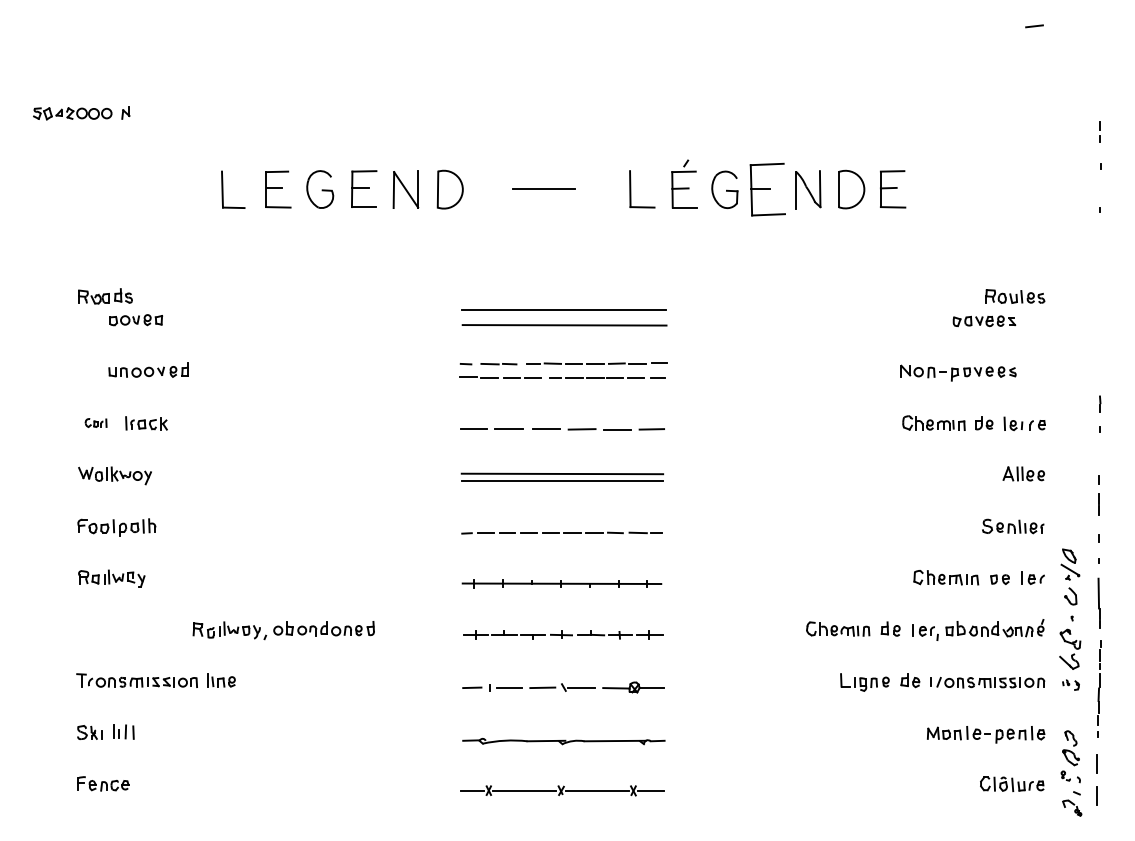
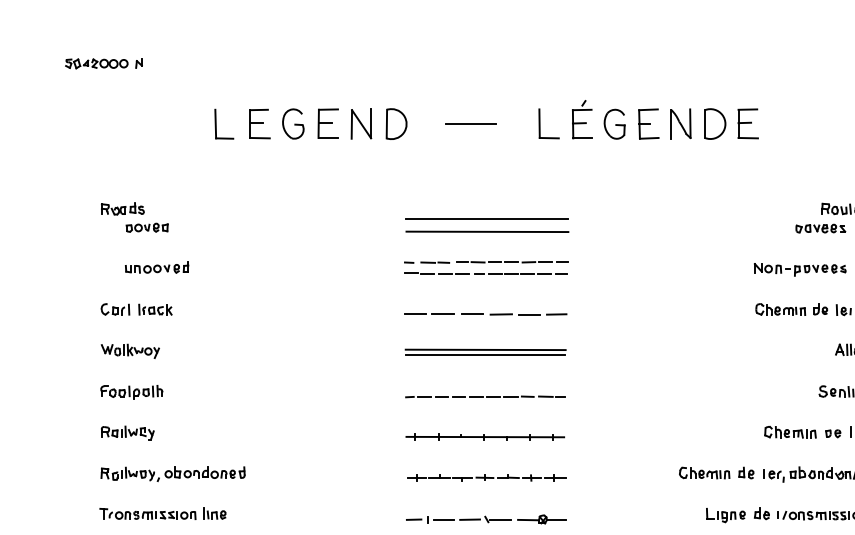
part: (767, 189) -> (648, 123), size x0.71
part: (95, 422) -> (114, 309), size x1.67
part: (283, 630) -> (172, 474), moved

